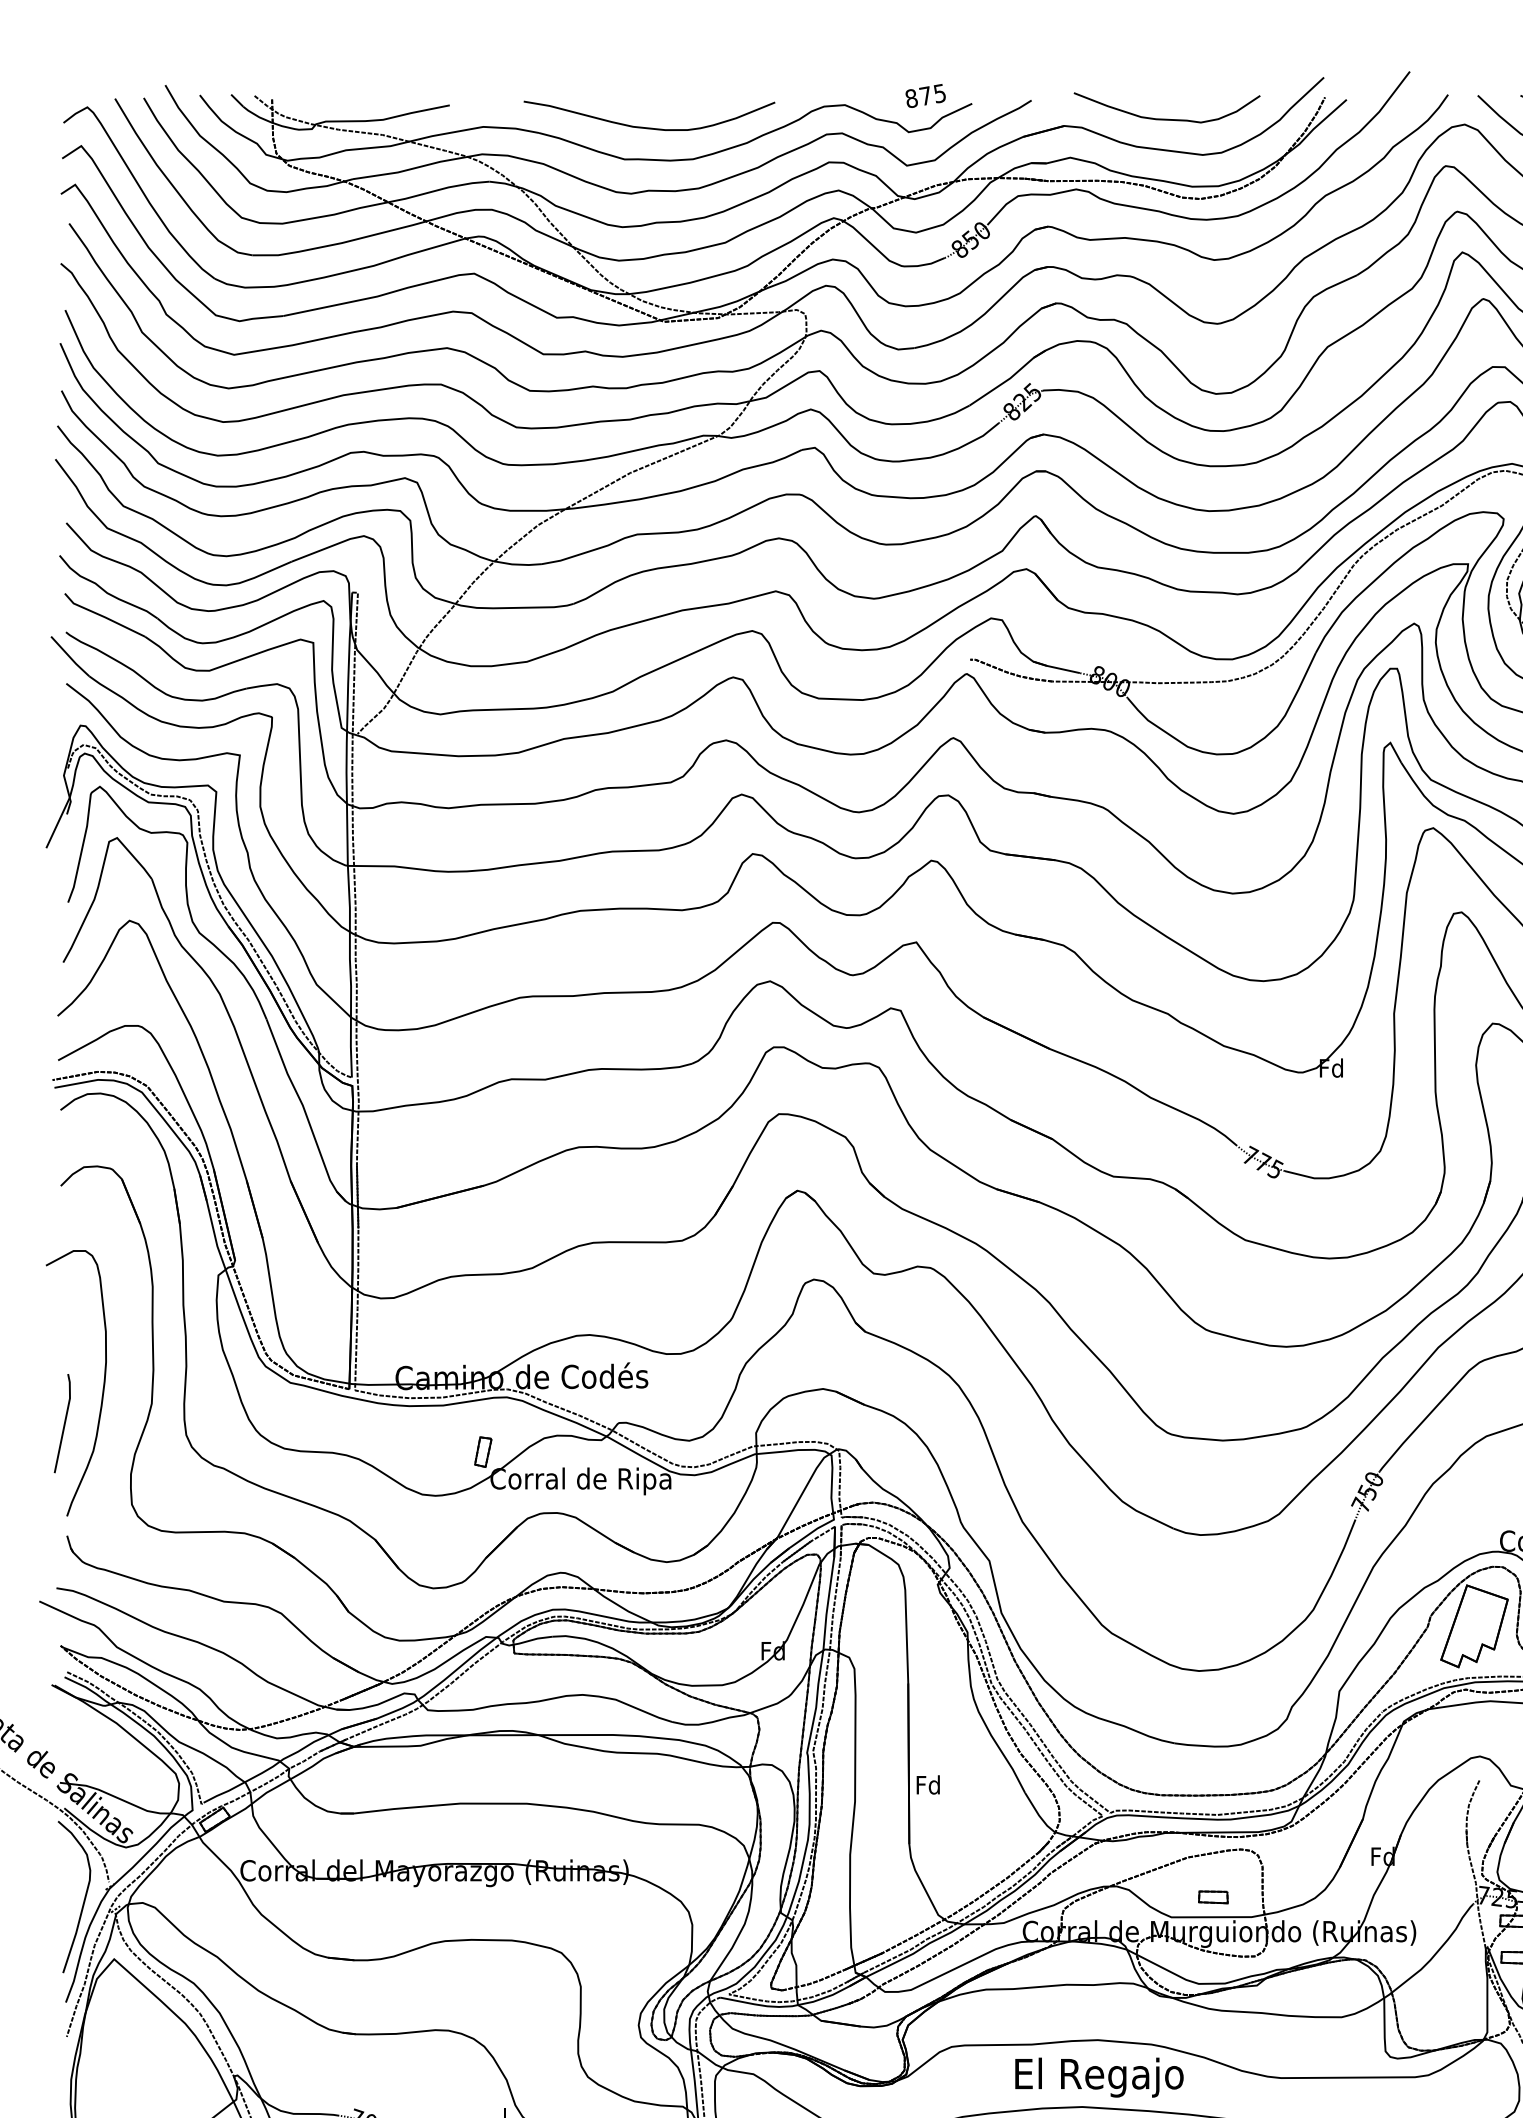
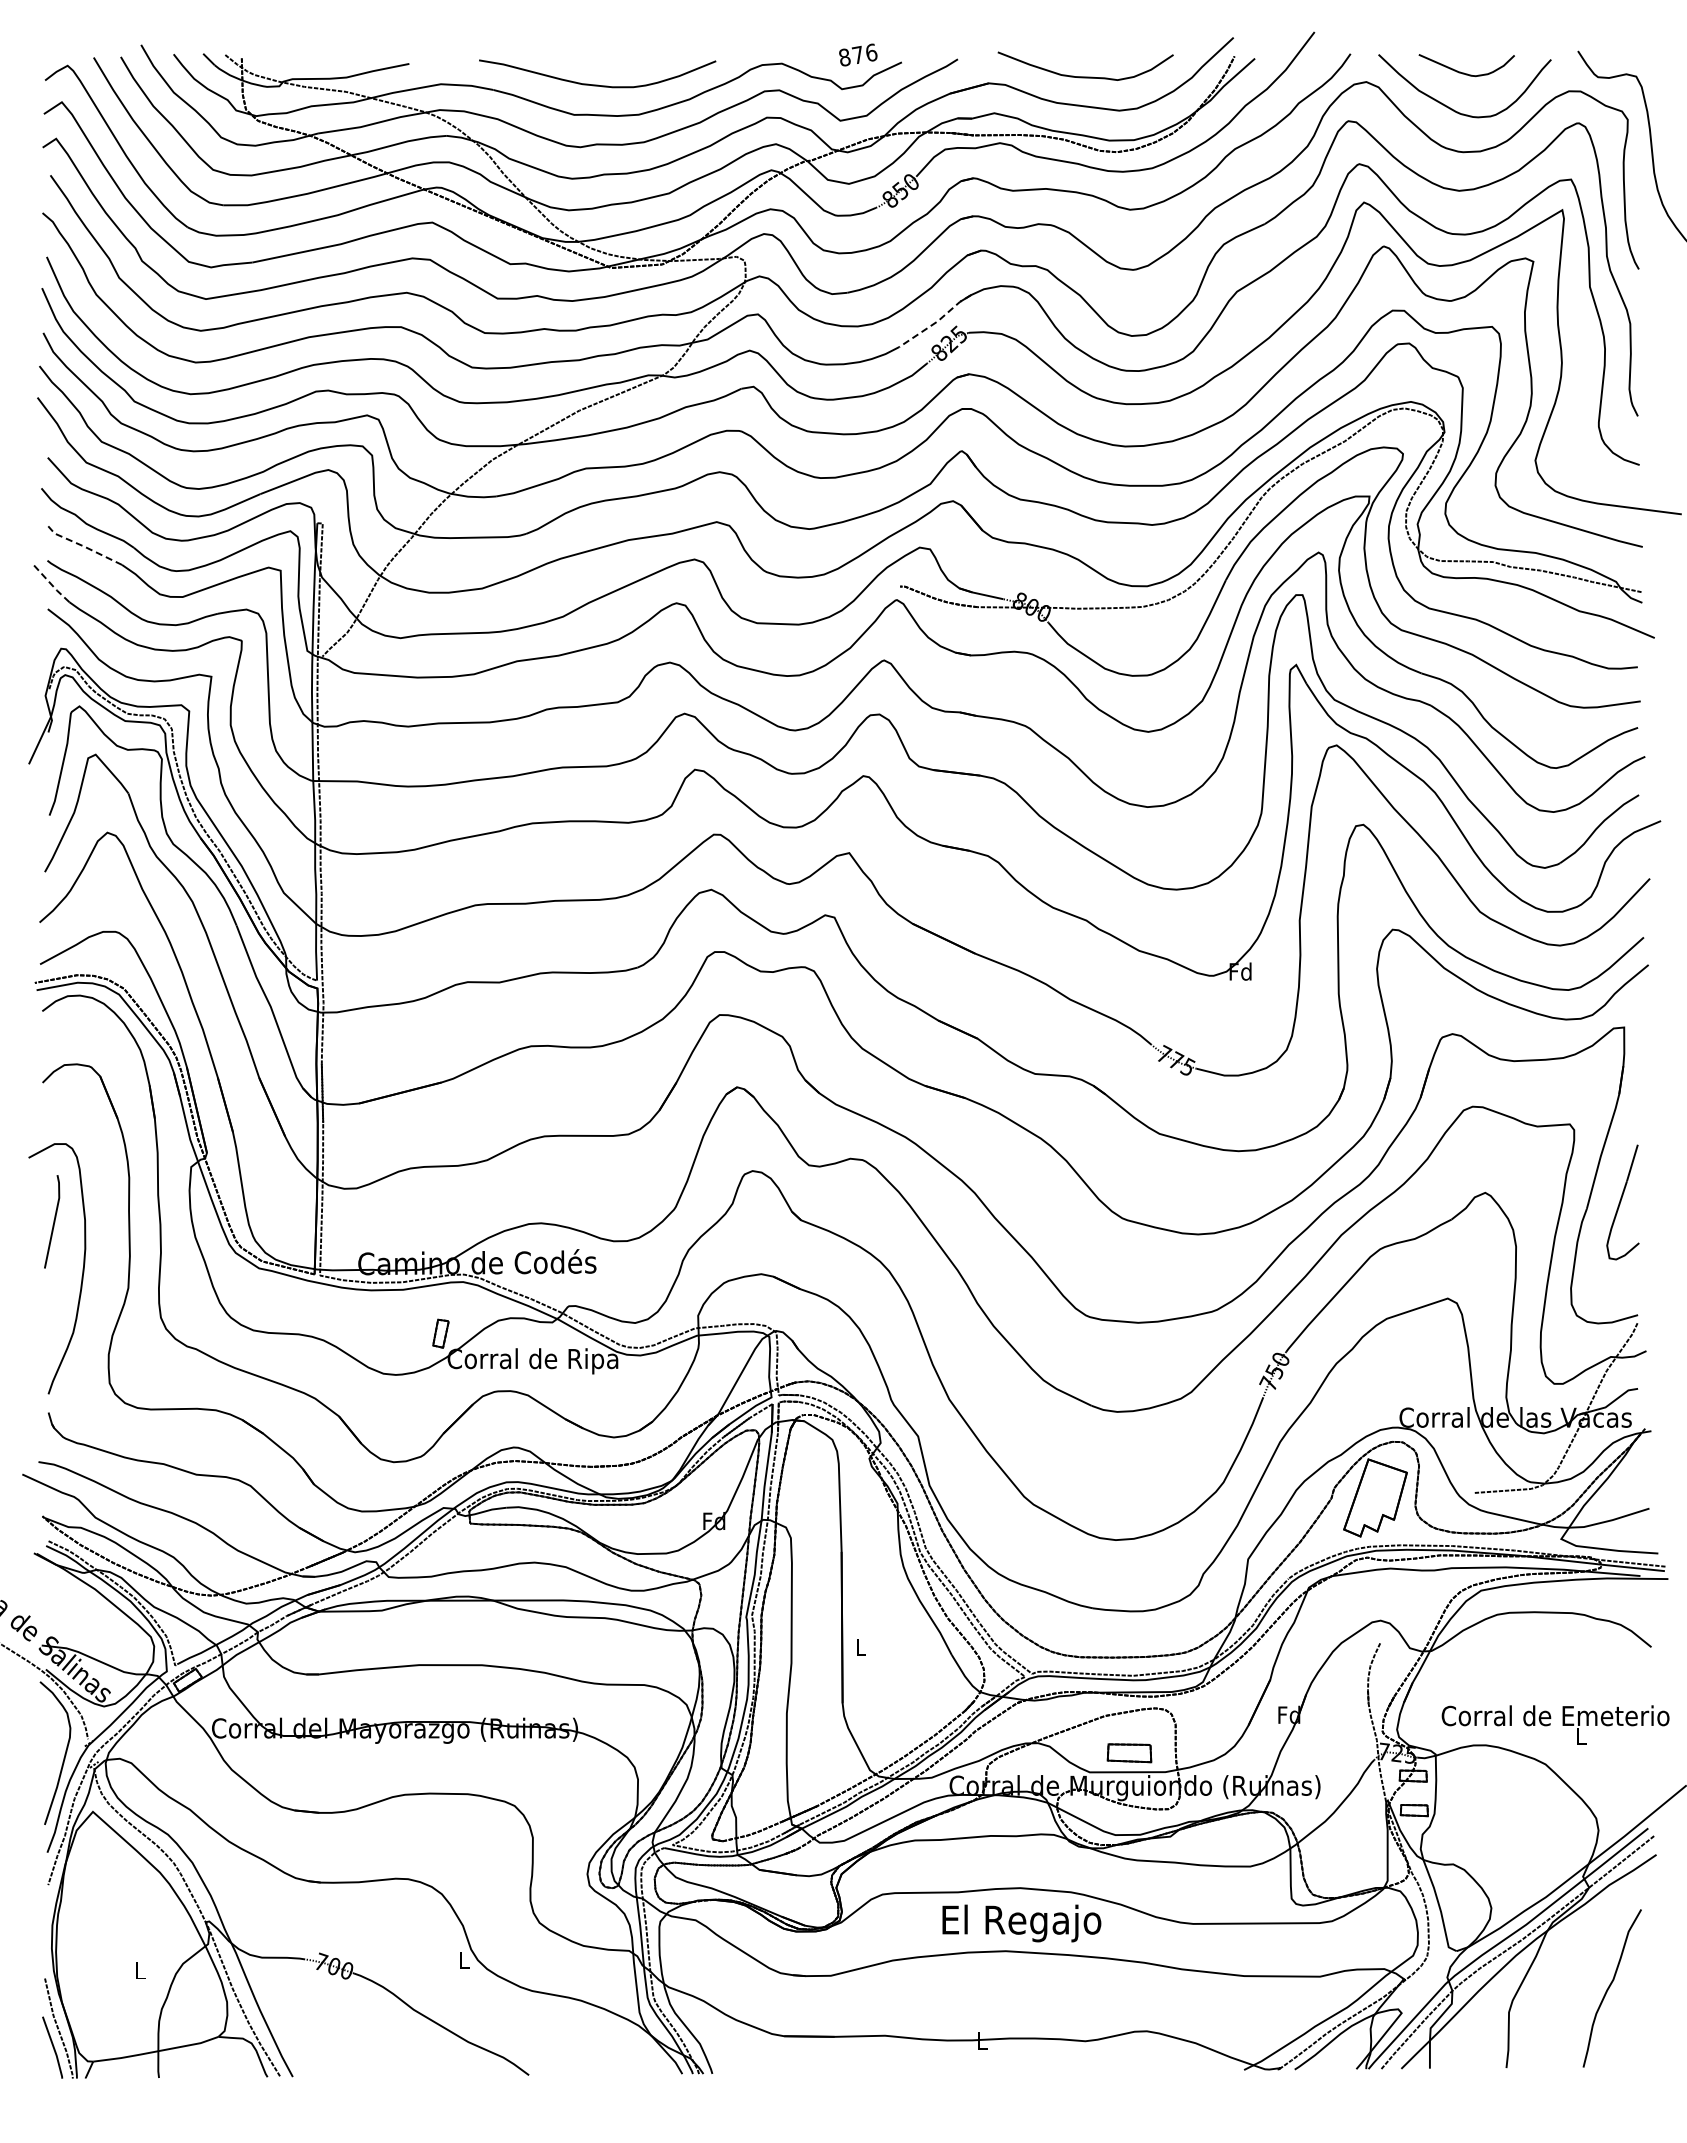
text: (939, 93) -> (871, 52), 875 -> 876
line: (1009, 378) -> (937, 321), solid -> dashed
line: (103, 616) -> (82, 545), solid -> dashed
line: (70, 657) -> (51, 584), solid -> dashed
line: (63, 1423) -> (53, 1221), moved
text: (928, 1784) -> (860, 1647), Fd -> L
part: (1212, 1897) -> (1128, 1753), size x1.6

